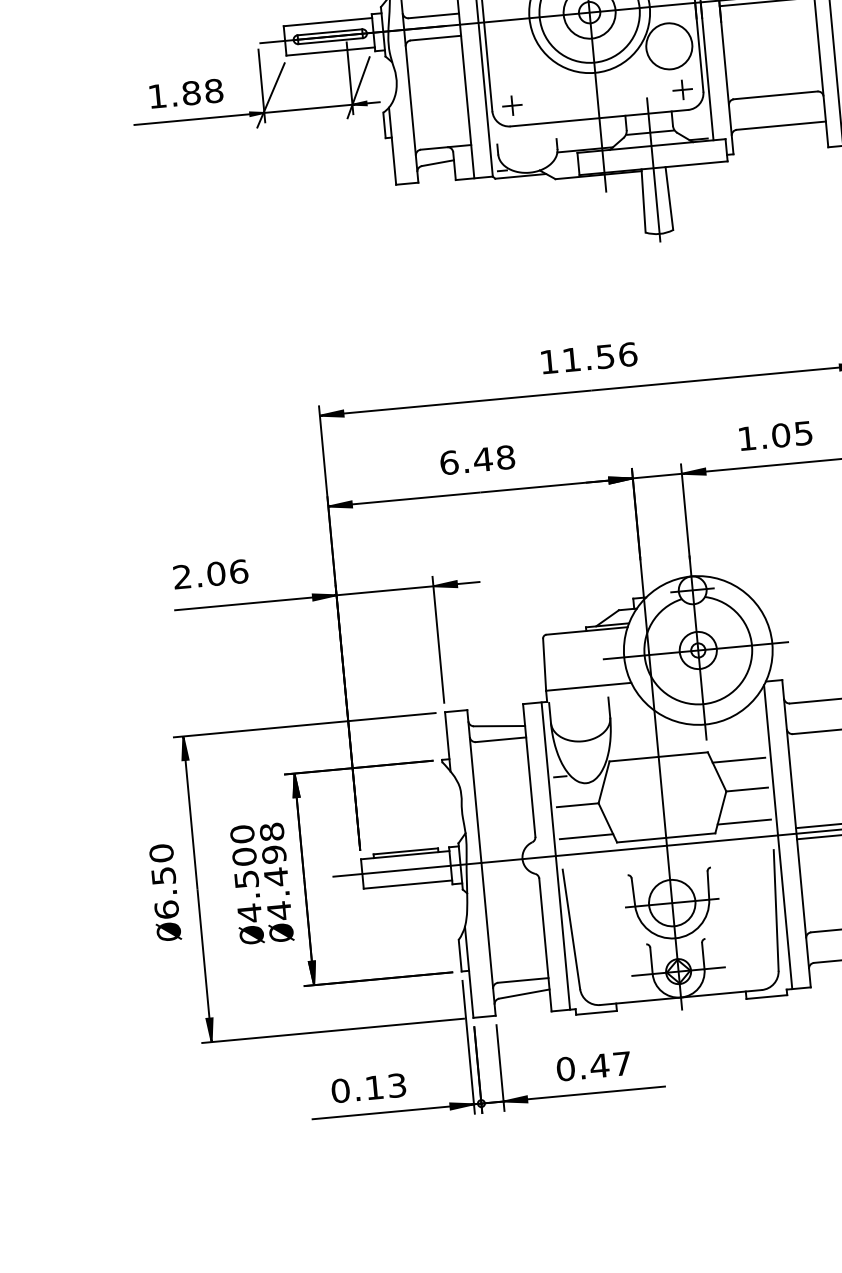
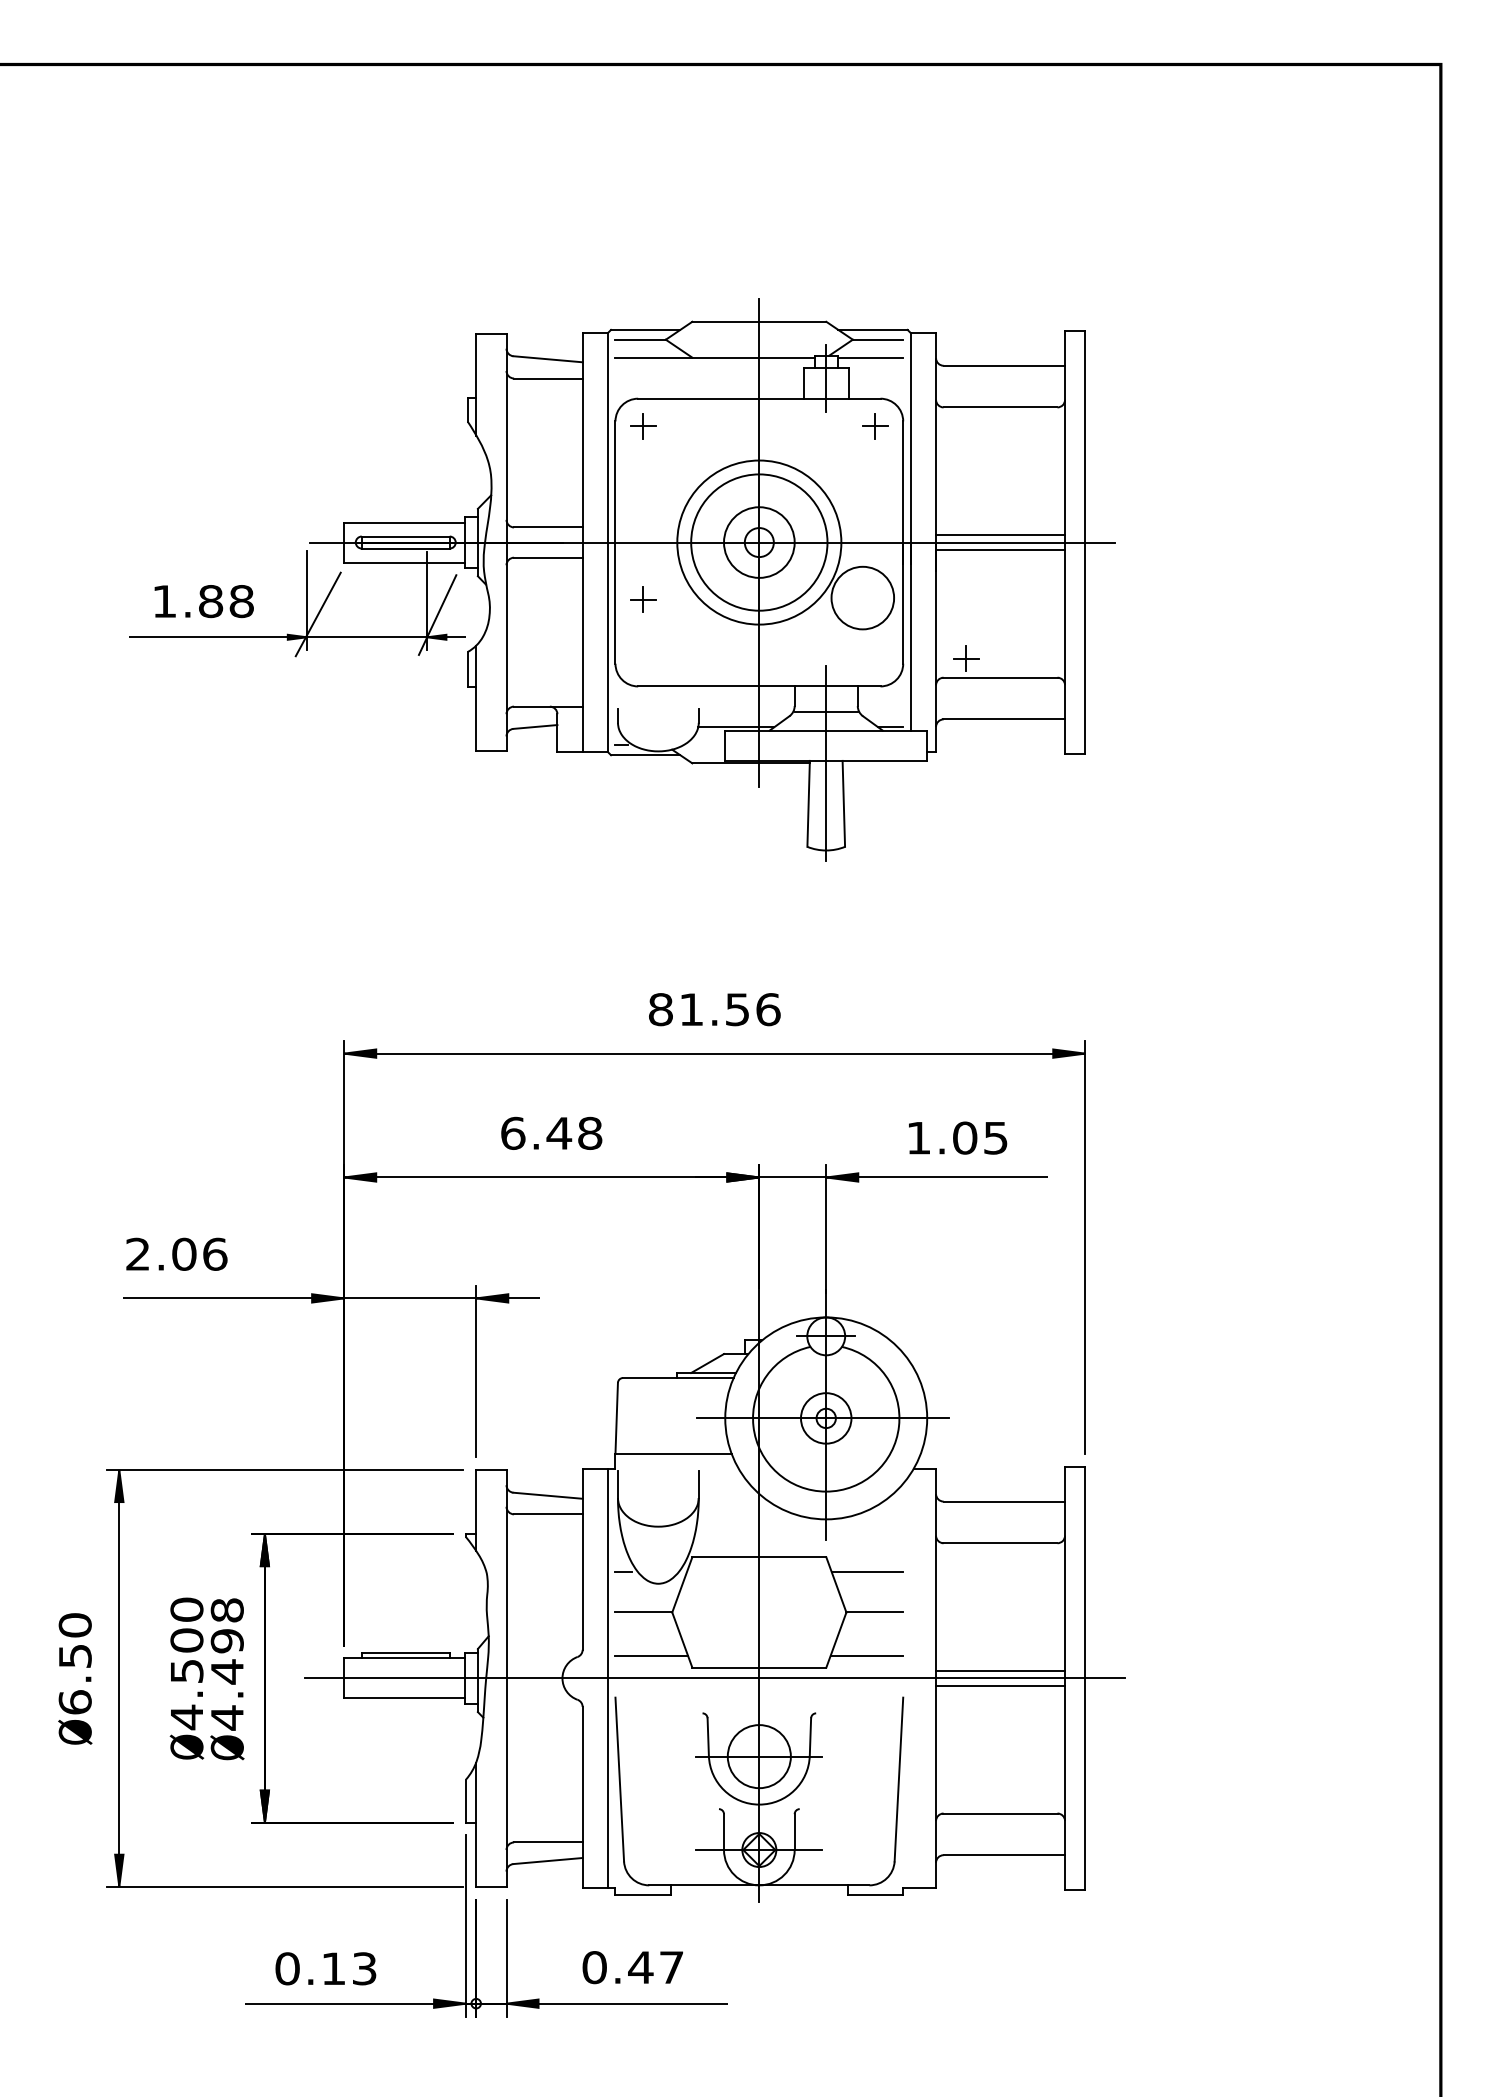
part: (682, 89) -> (966, 658), moved
part: (512, 105) -> (643, 599), moved
text: (548, 361) -> (660, 1009), 11.56 -> 81.56
line: (777, 837) -> (910, 1680), removed

